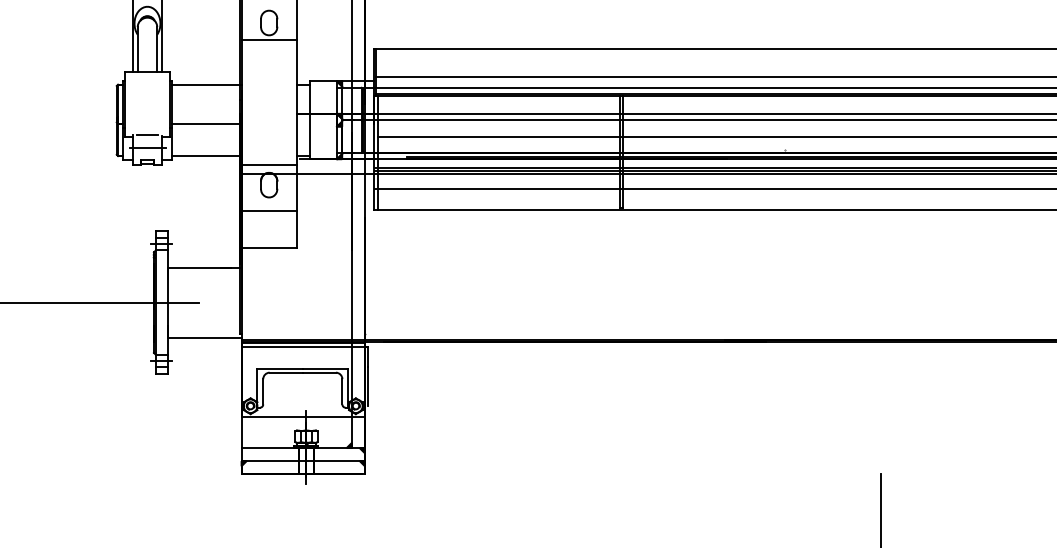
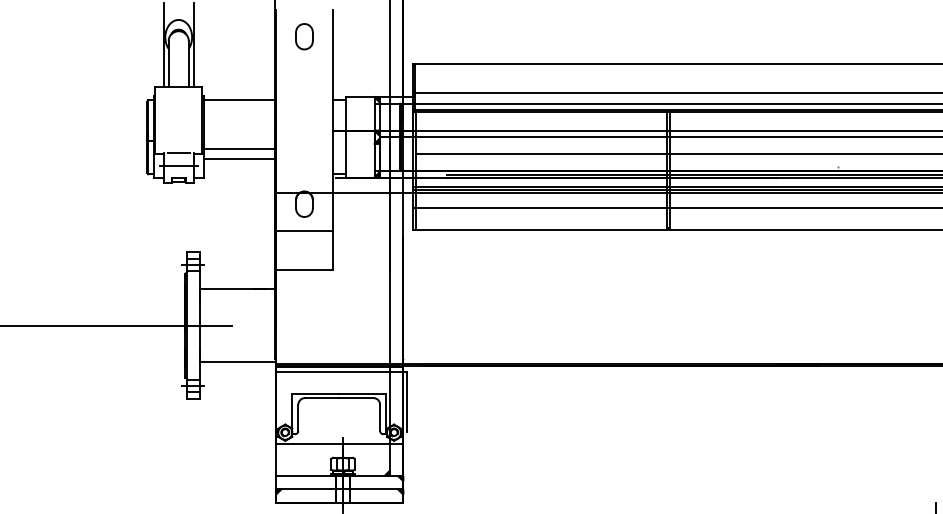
line: (268, 39) -> (303, 53), removed
line: (206, 123) -> (239, 159), moved
line: (206, 156) -> (239, 149), moved
line: (268, 165) -> (303, 183), removed

